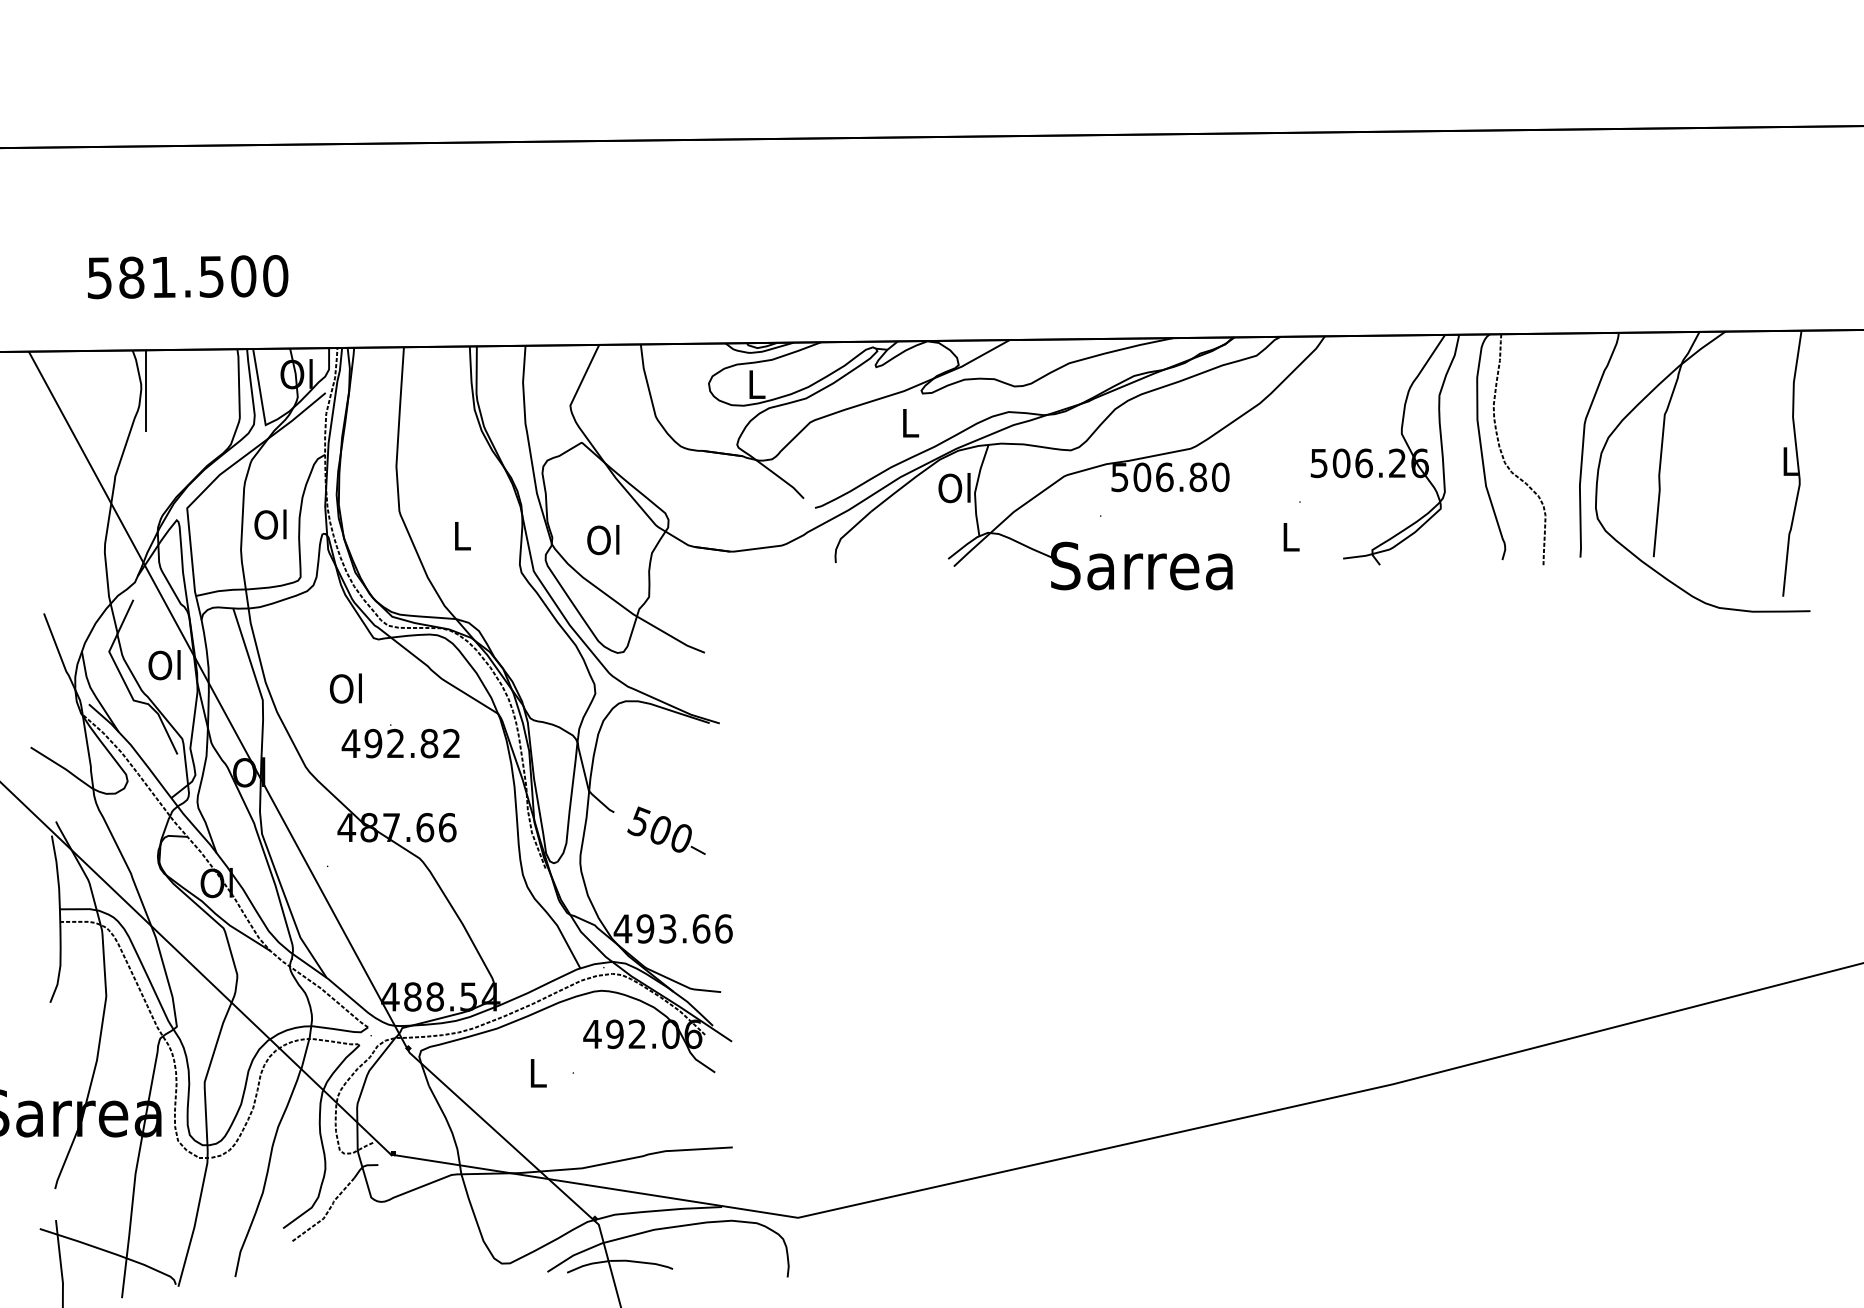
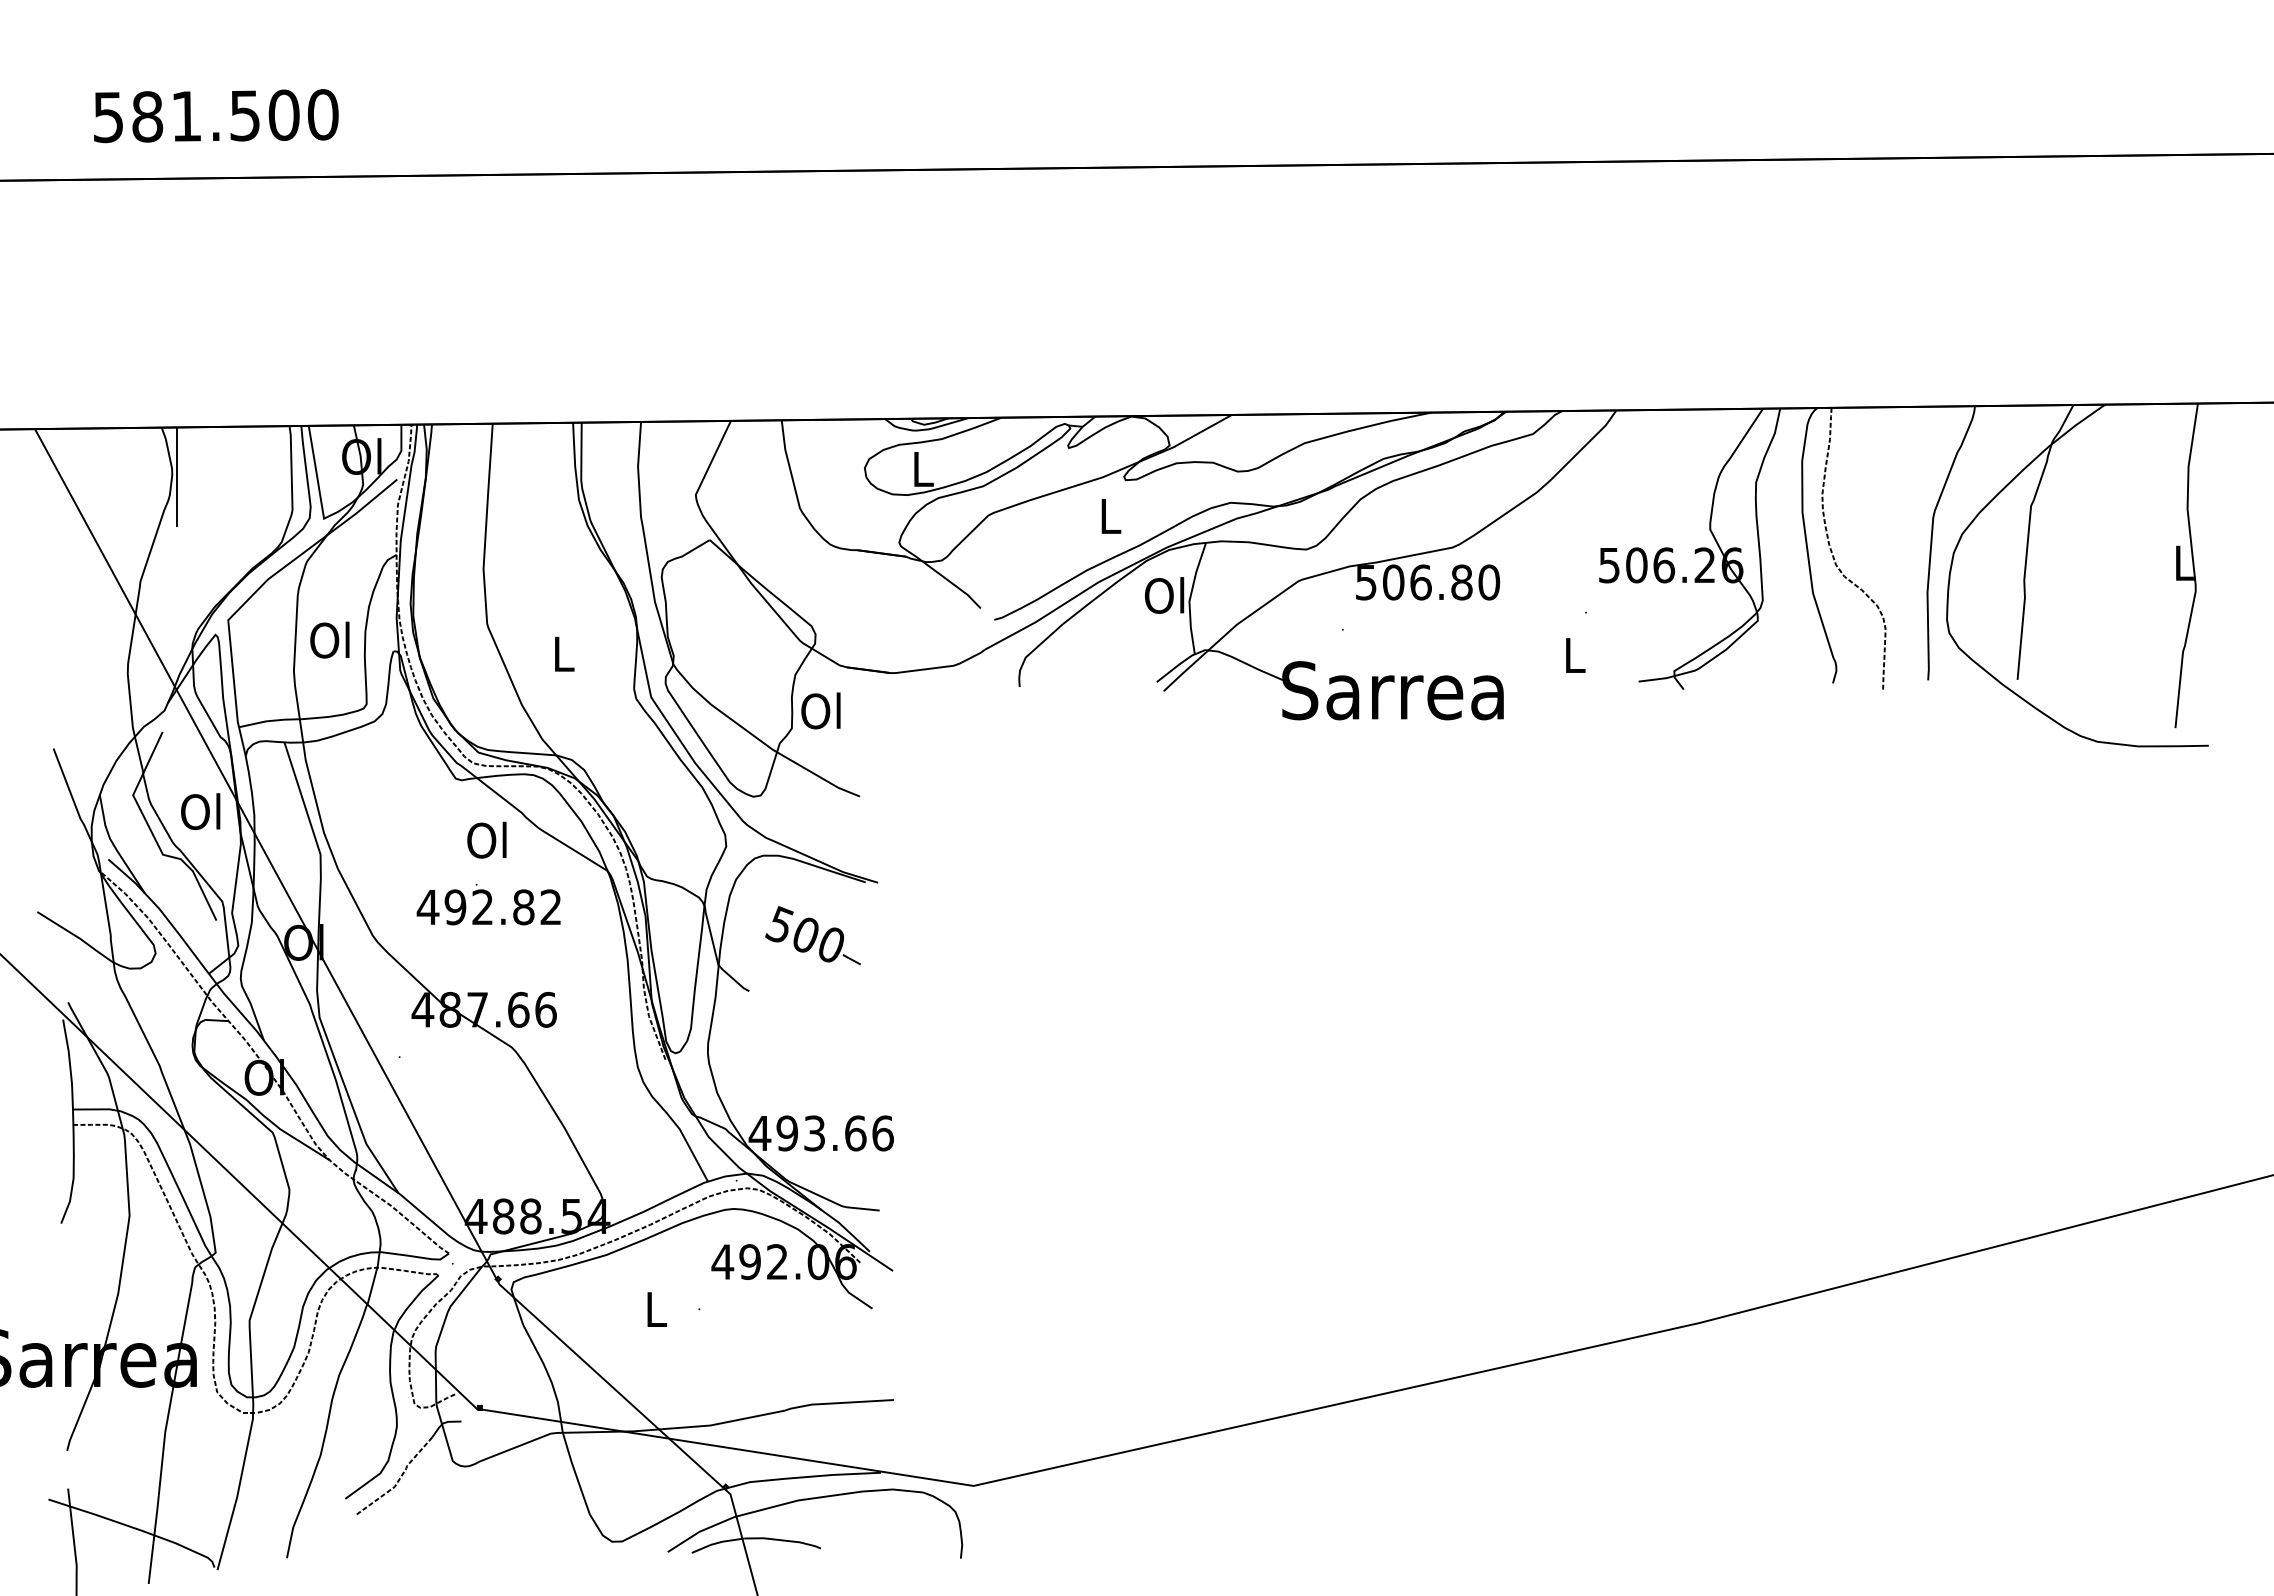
text: (188, 277) -> (216, 116), moved
text: (602, 539) -> (820, 710), moved
text: (345, 688) -> (486, 839), moved
part: (666, 830) -> (812, 935), moved

